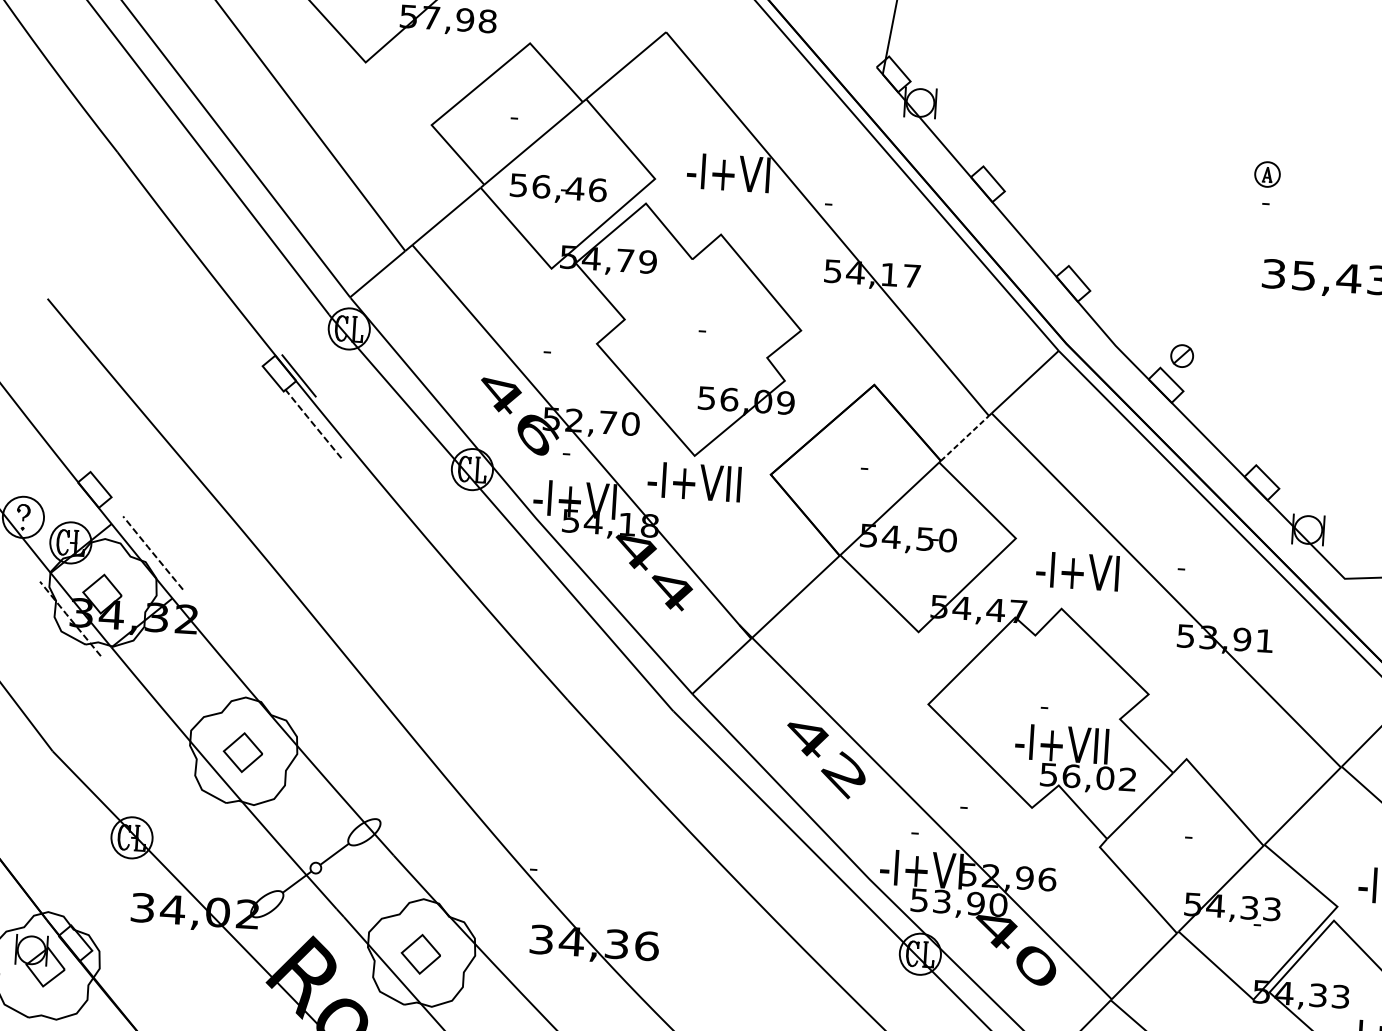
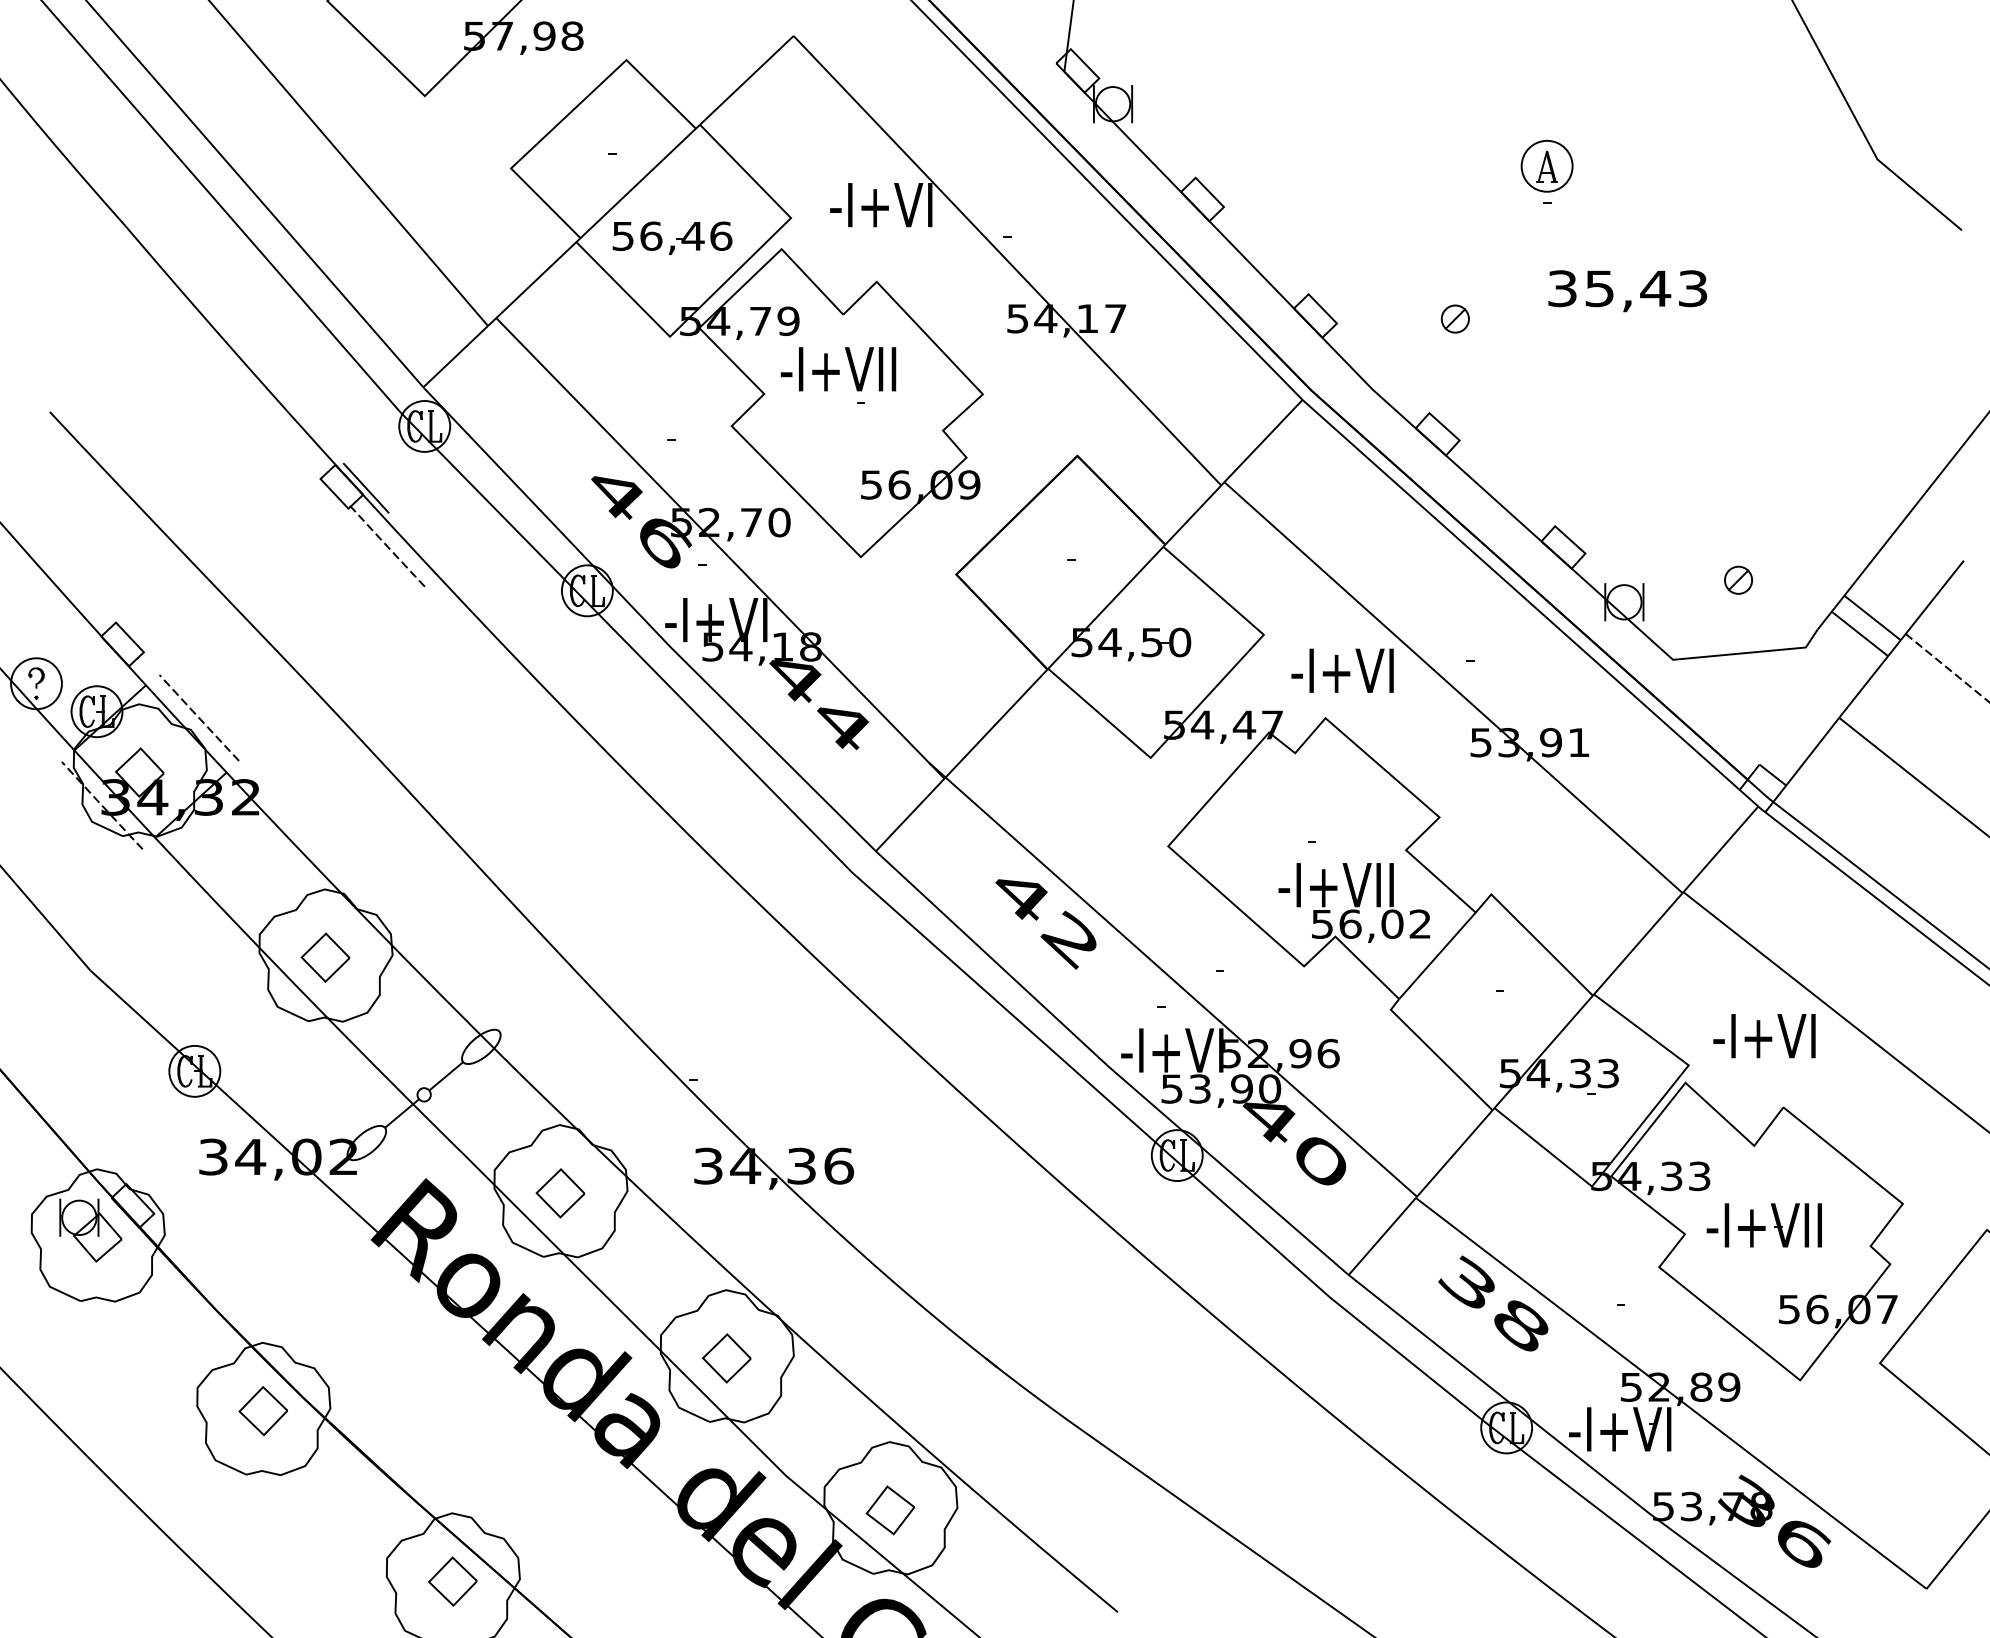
part: (1267, 174) -> (1546, 166), size x1.67
part: (1181, 355) -> (1454, 318), moved
line: (965, 438) -> (1193, 515), dashed -> solid
text: (694, 482) -> (838, 369), moved

